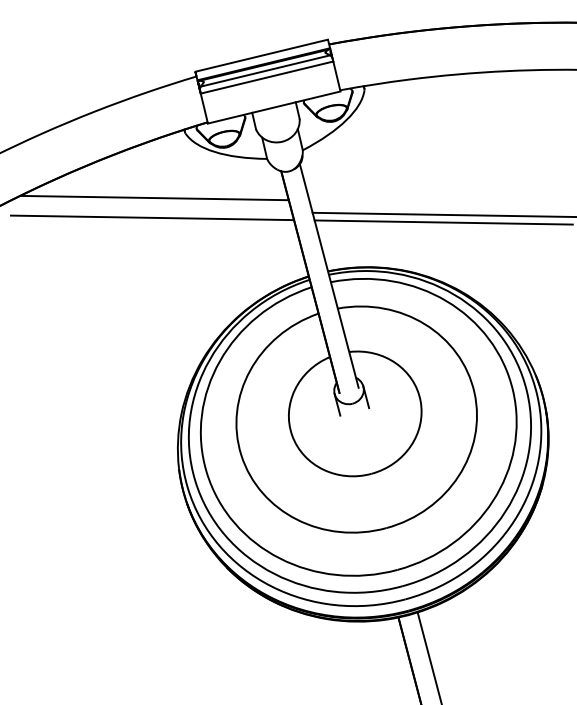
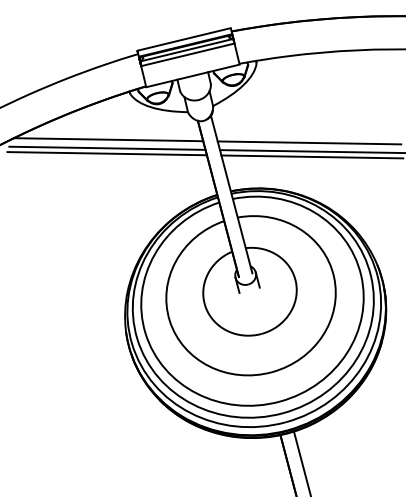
line: (439, 202) -> (309, 142), added
line: (152, 210) -> (107, 148), added

